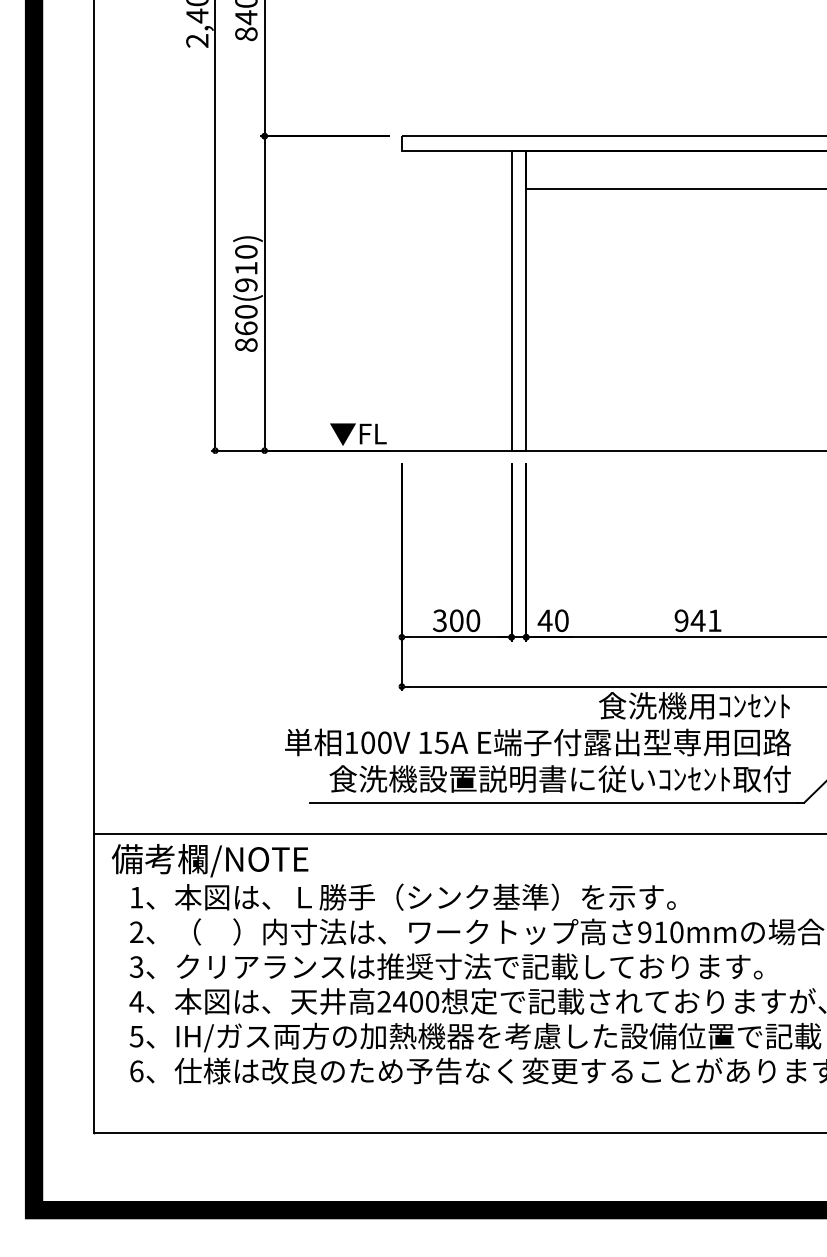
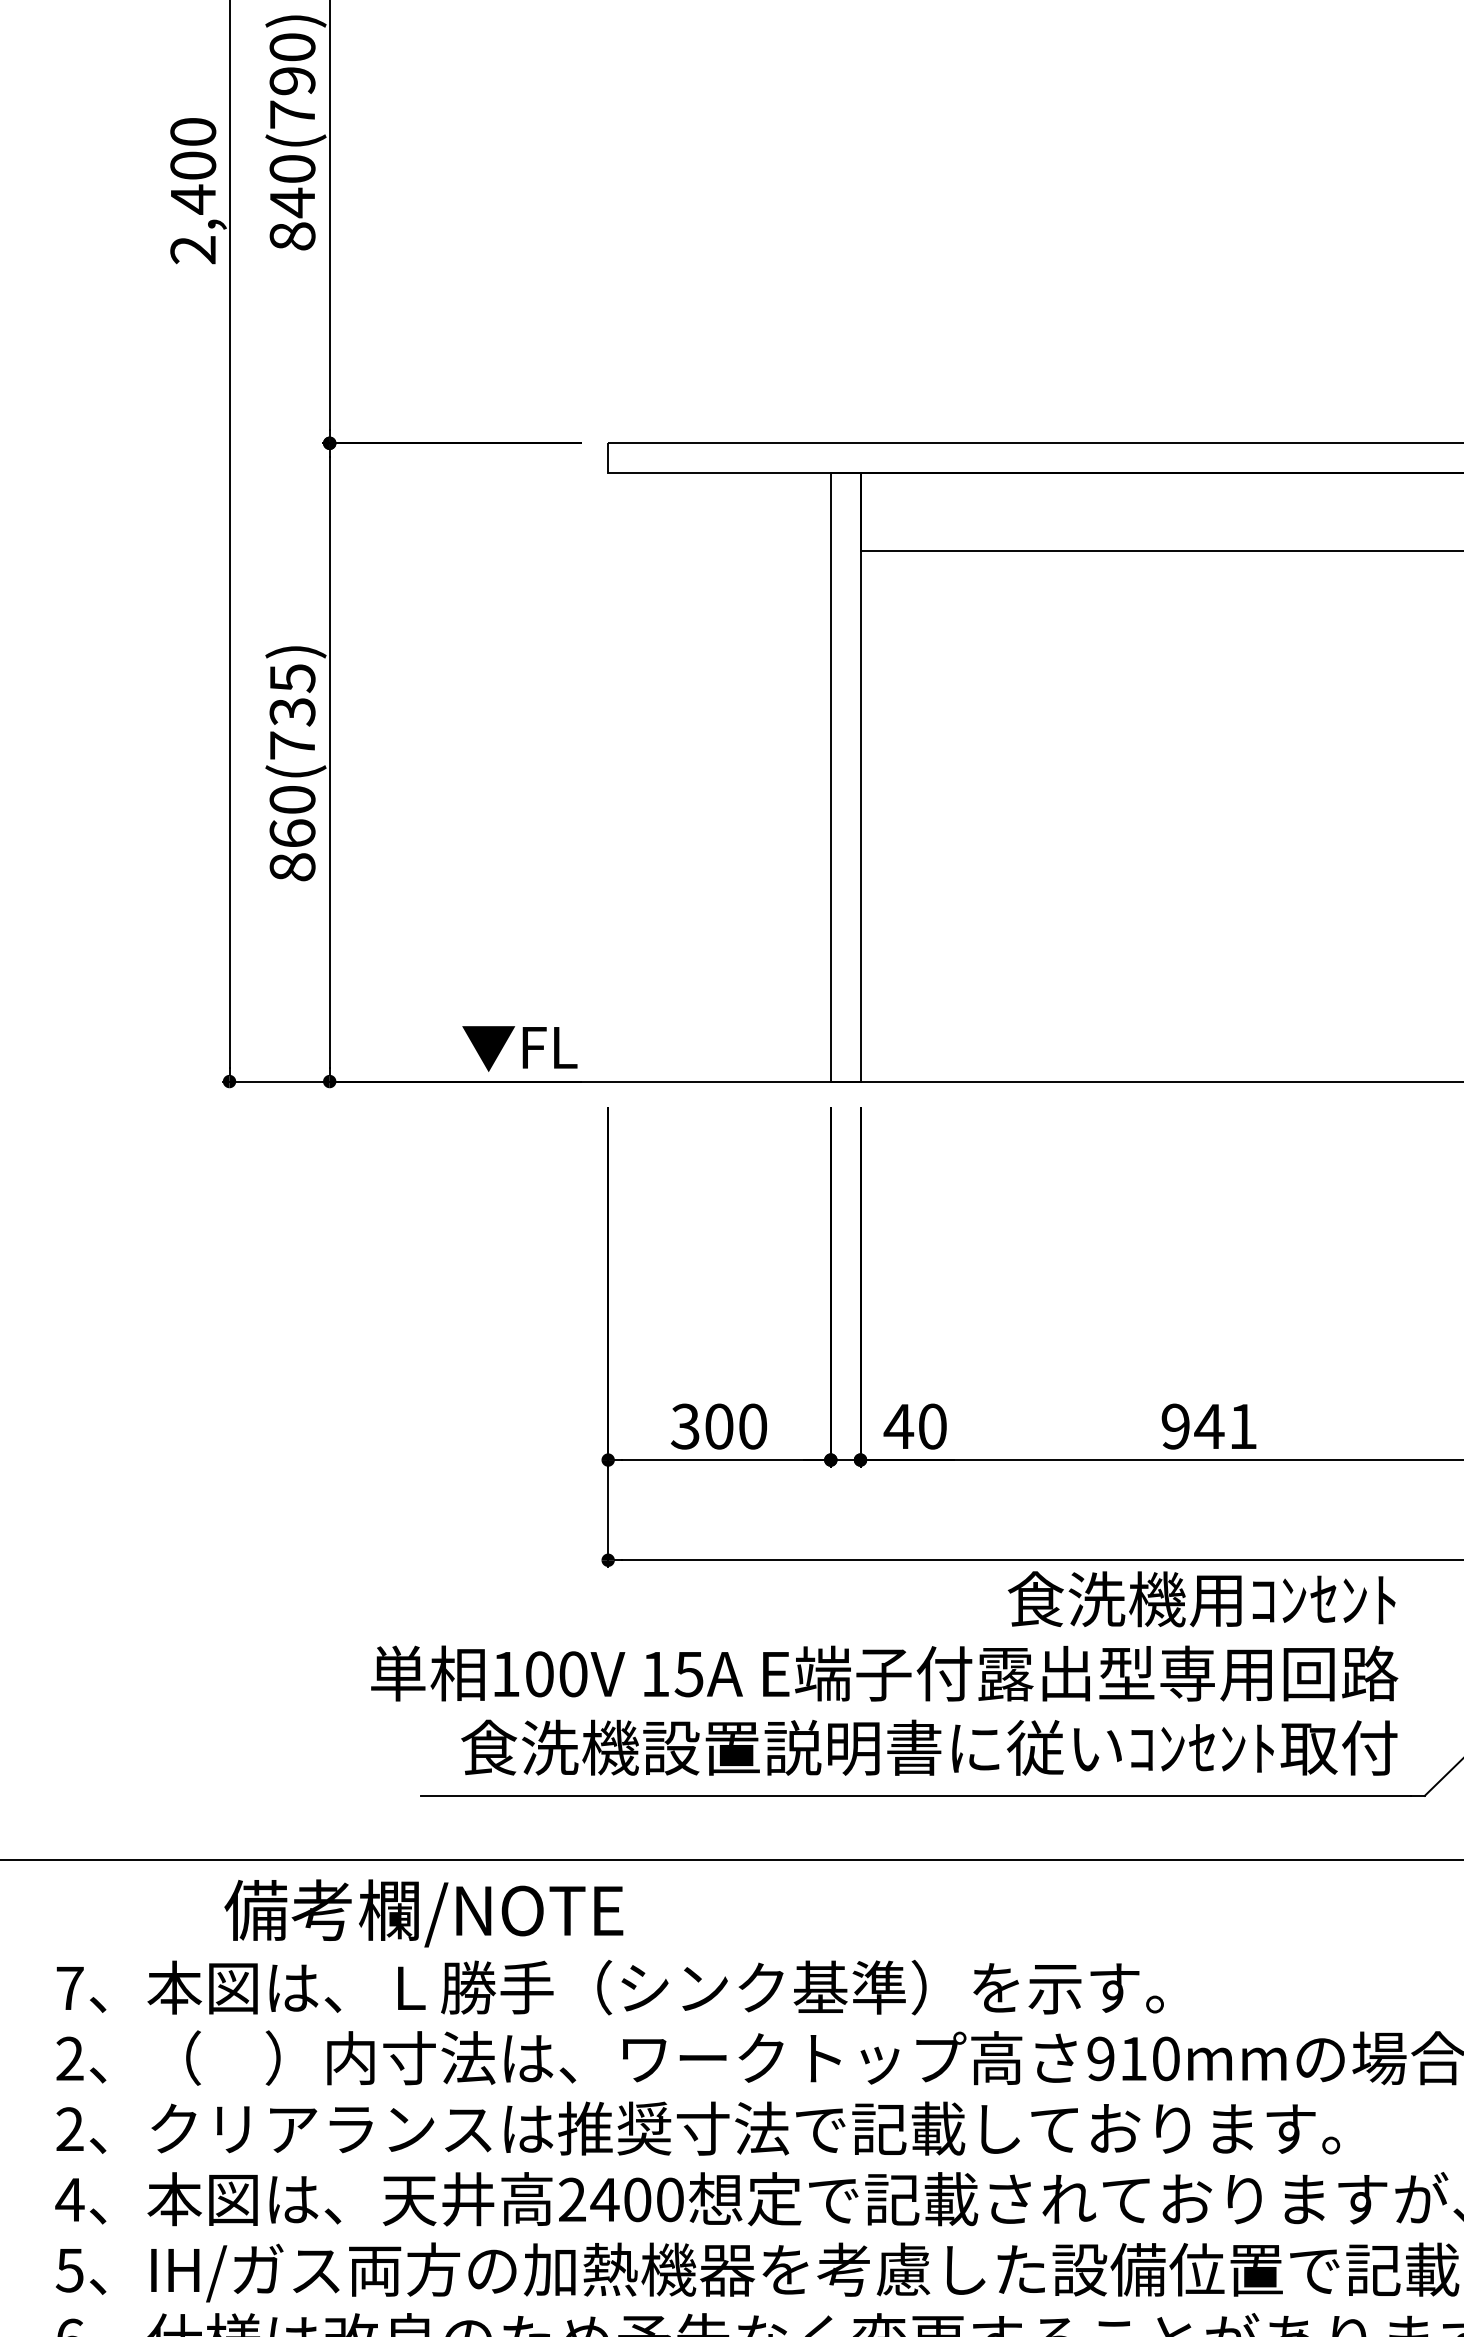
text: (246, 268) -> (292, 711), 860(910) -> 860(735)
text: (209, 860) -> (422, 1913), moved
text: (136, 897) -> (69, 1988), 1 -> 7
text: (136, 966) -> (69, 2128), 3 -> 2

